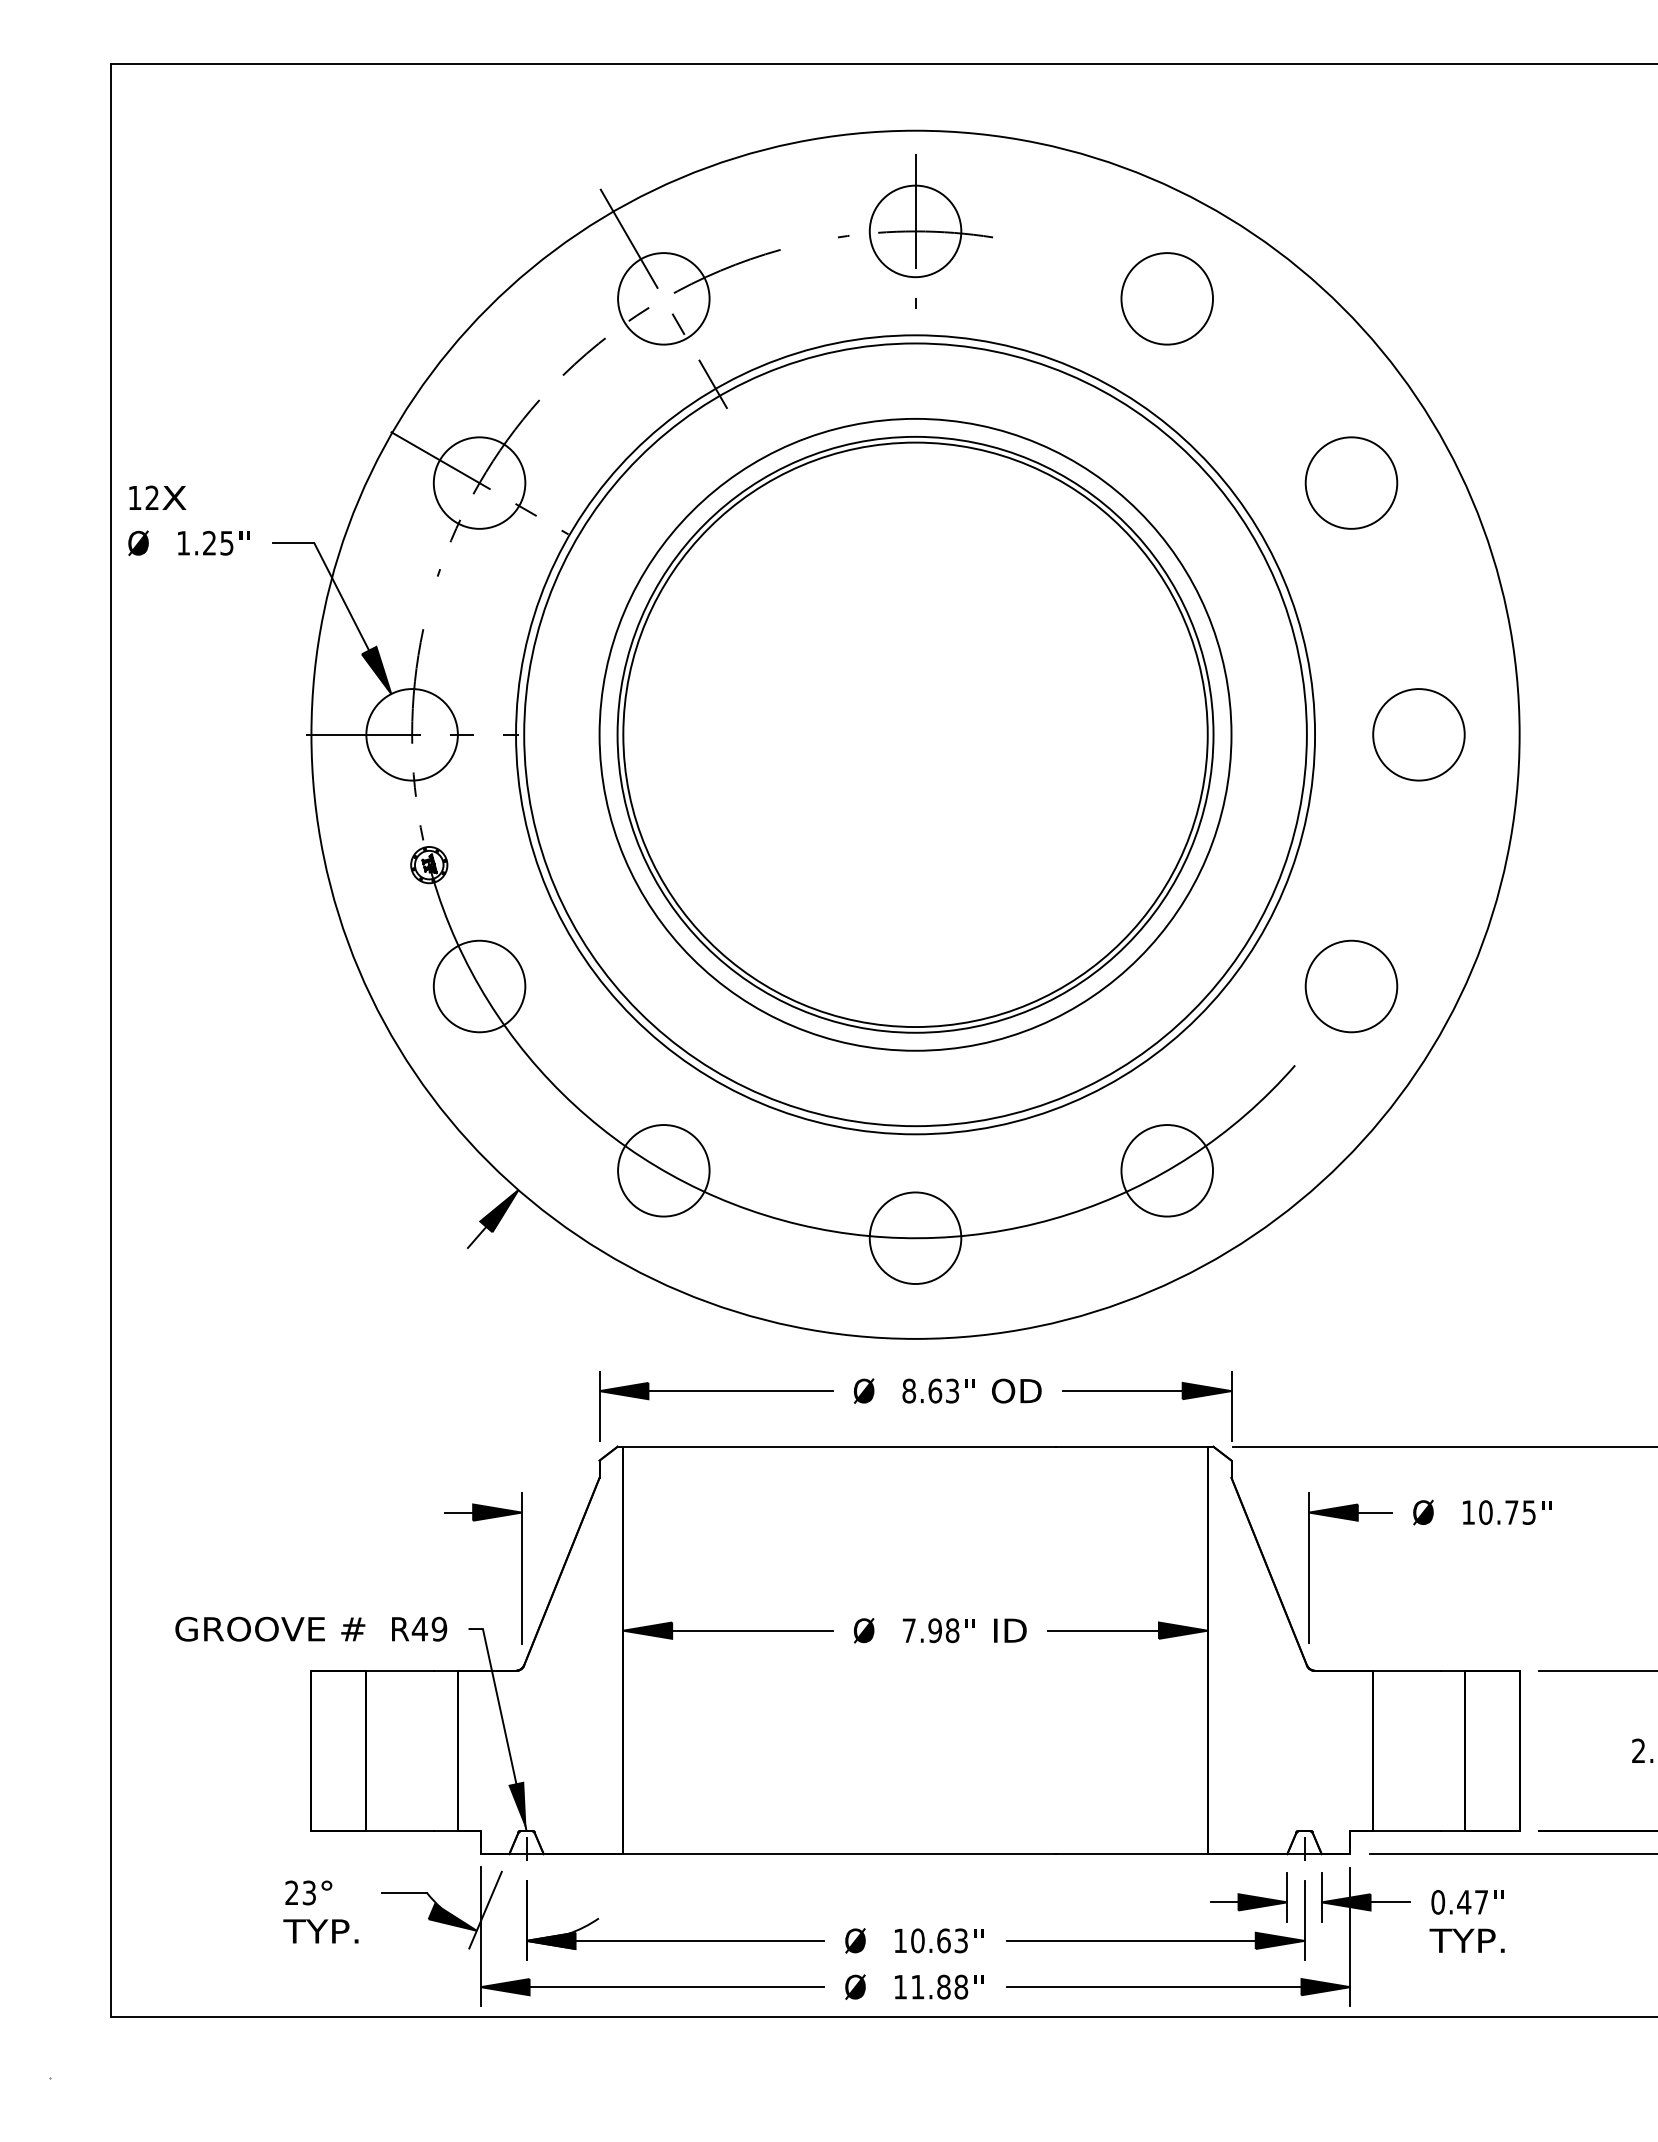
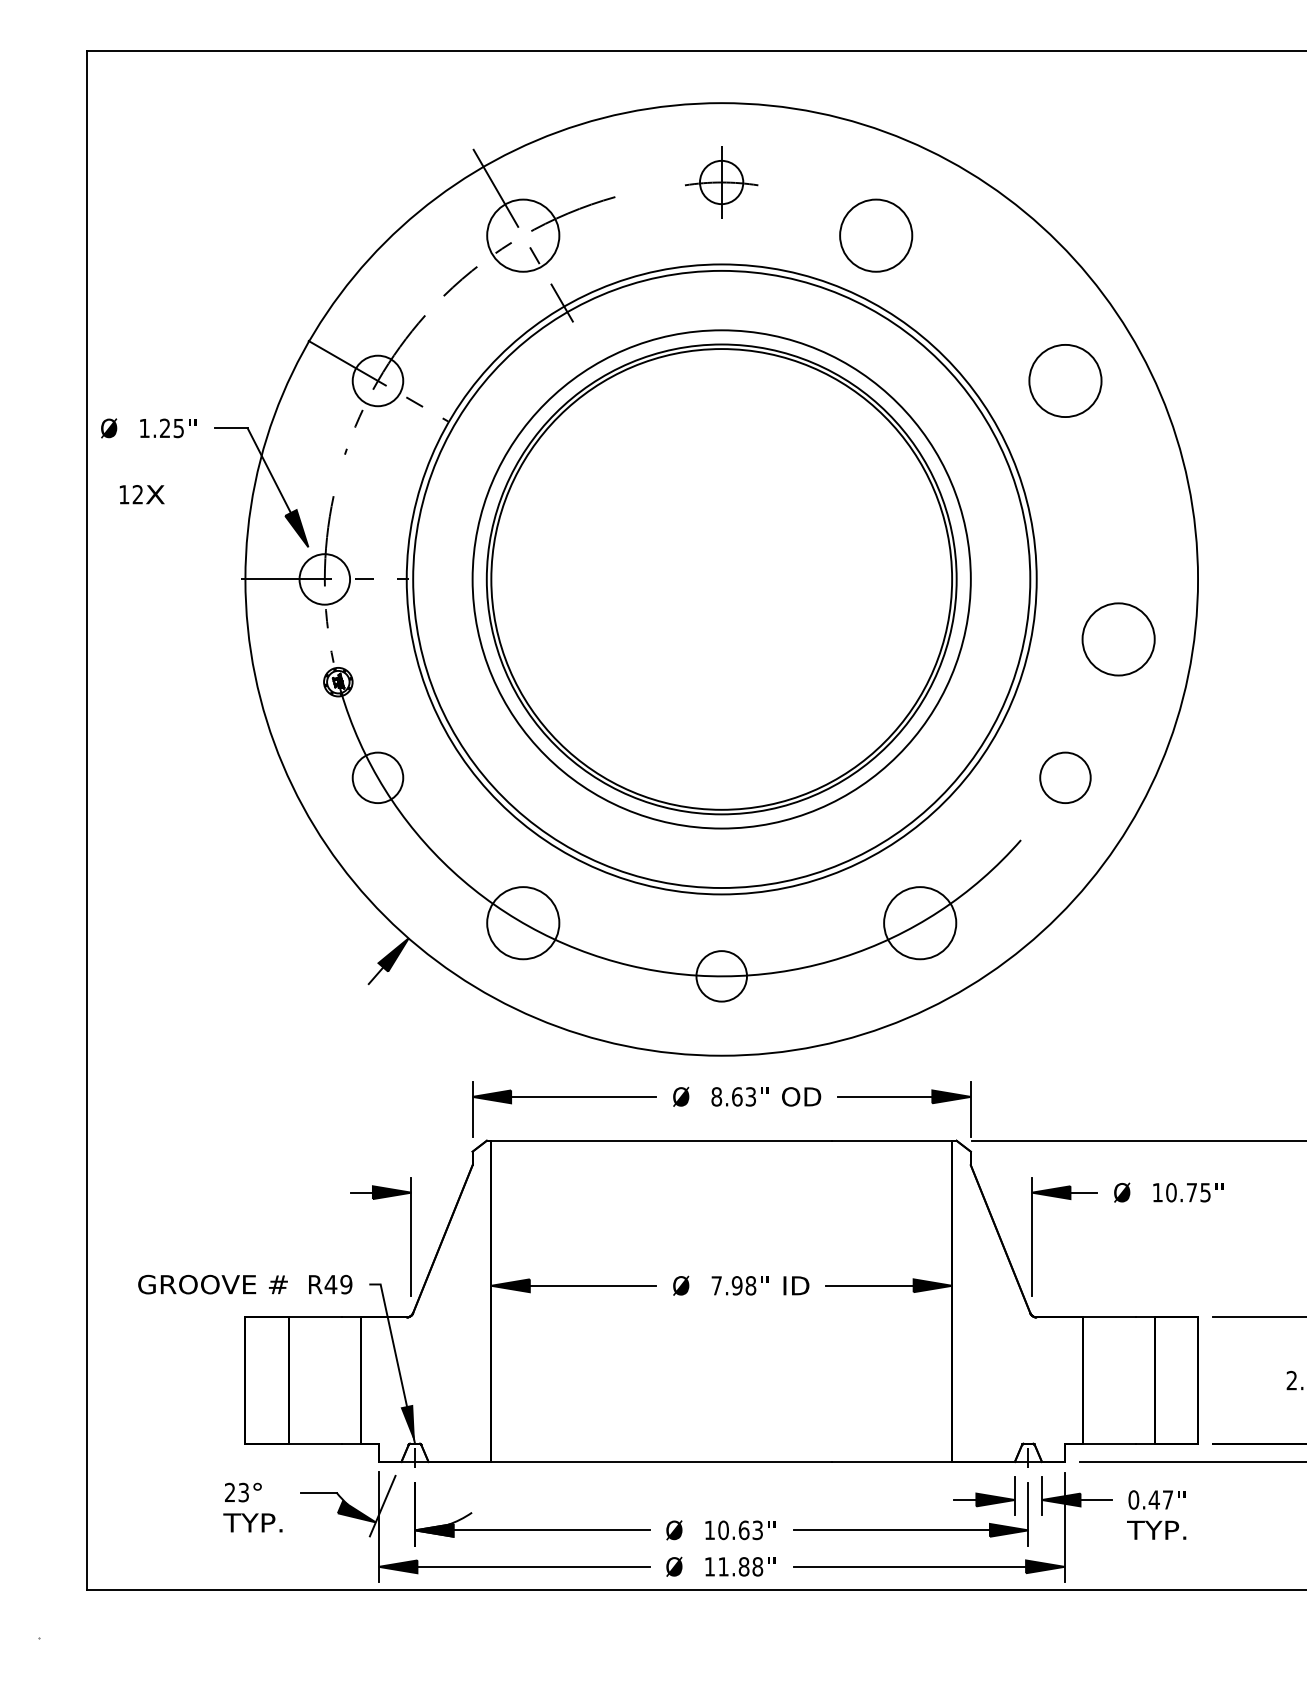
part: (915, 231) -> (721, 182), size x0.6
circle: (1167, 298) -> (876, 235), moved
circle: (478, 482) -> (377, 380), size x0.7
text: (156, 497) -> (141, 494), moved
circle: (411, 734) -> (324, 579), size x0.7
circle: (1418, 734) -> (1118, 639), moved
circle: (478, 986) -> (377, 777), size x0.7
circle: (1351, 986) -> (1065, 777), size x0.7
circle: (915, 1238) -> (721, 976), size x0.7

